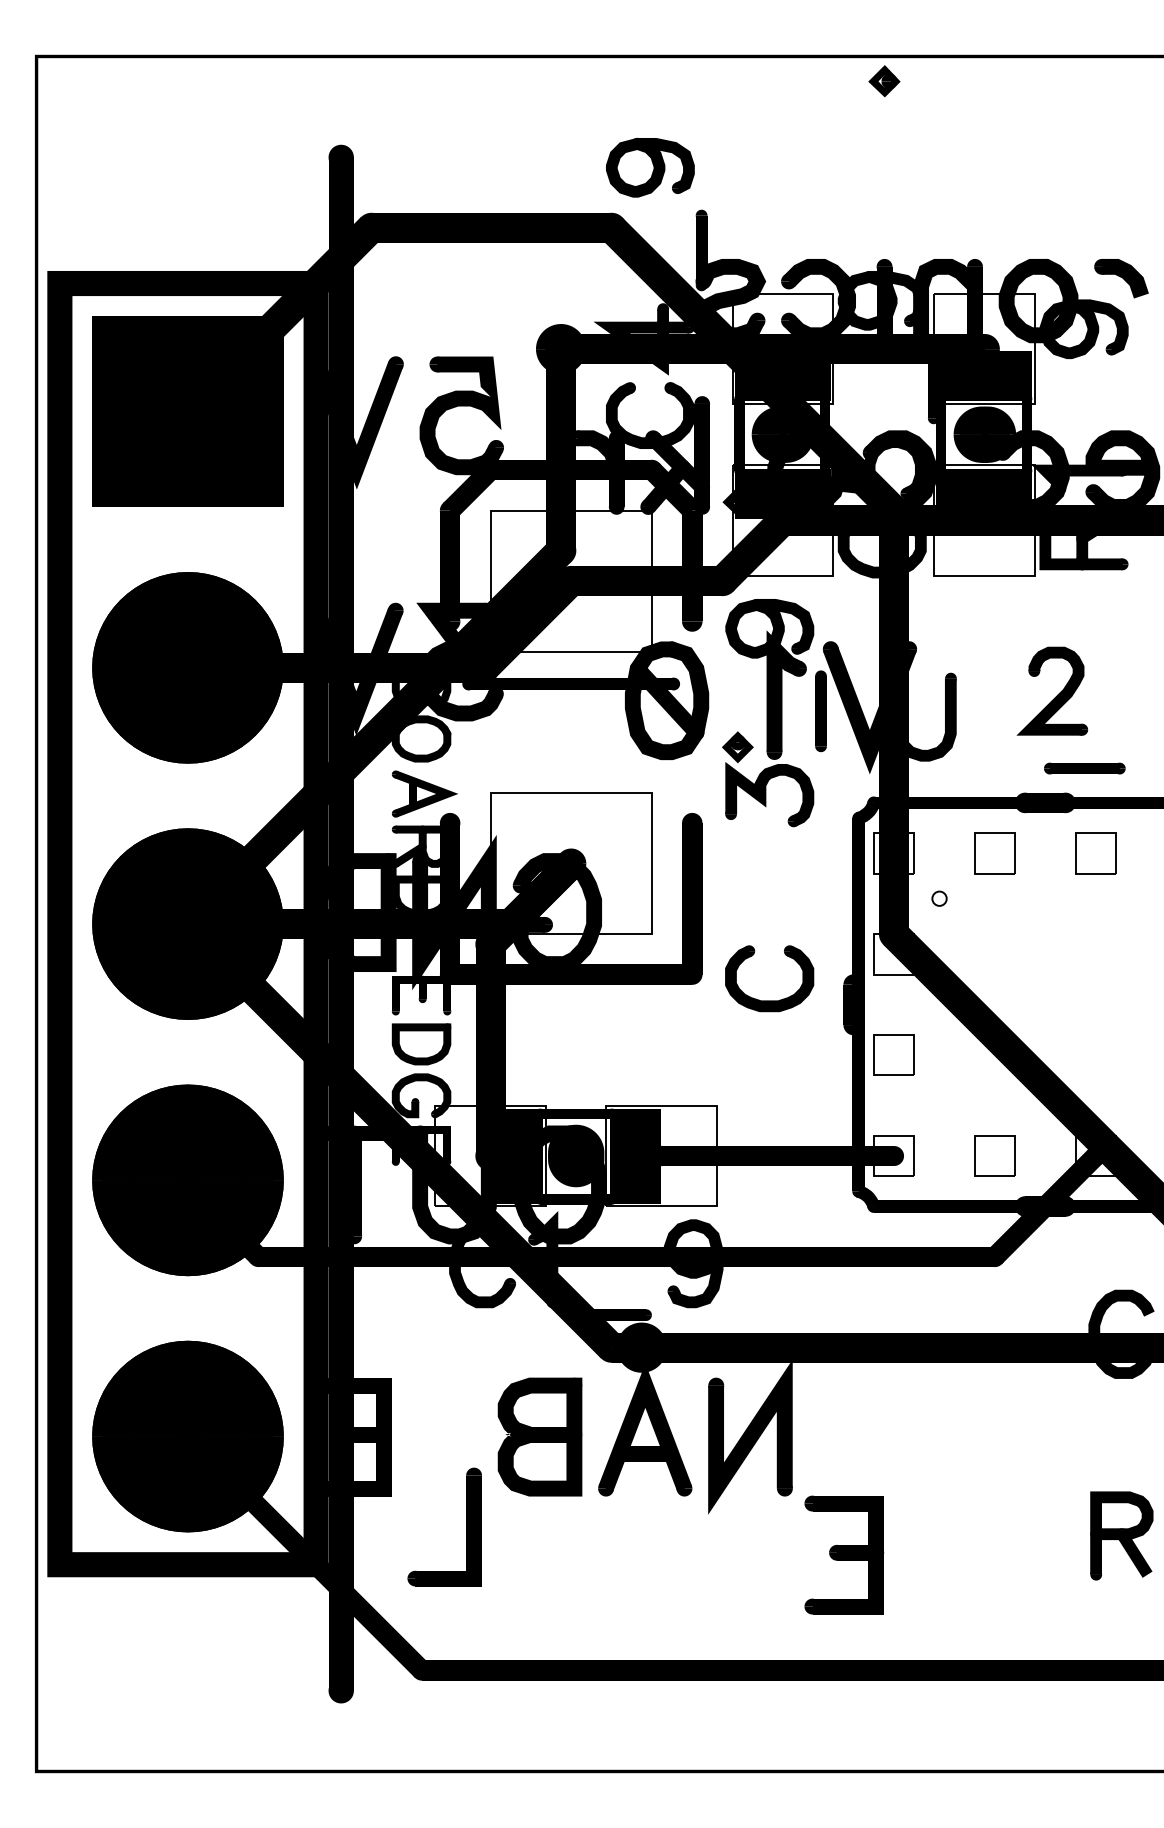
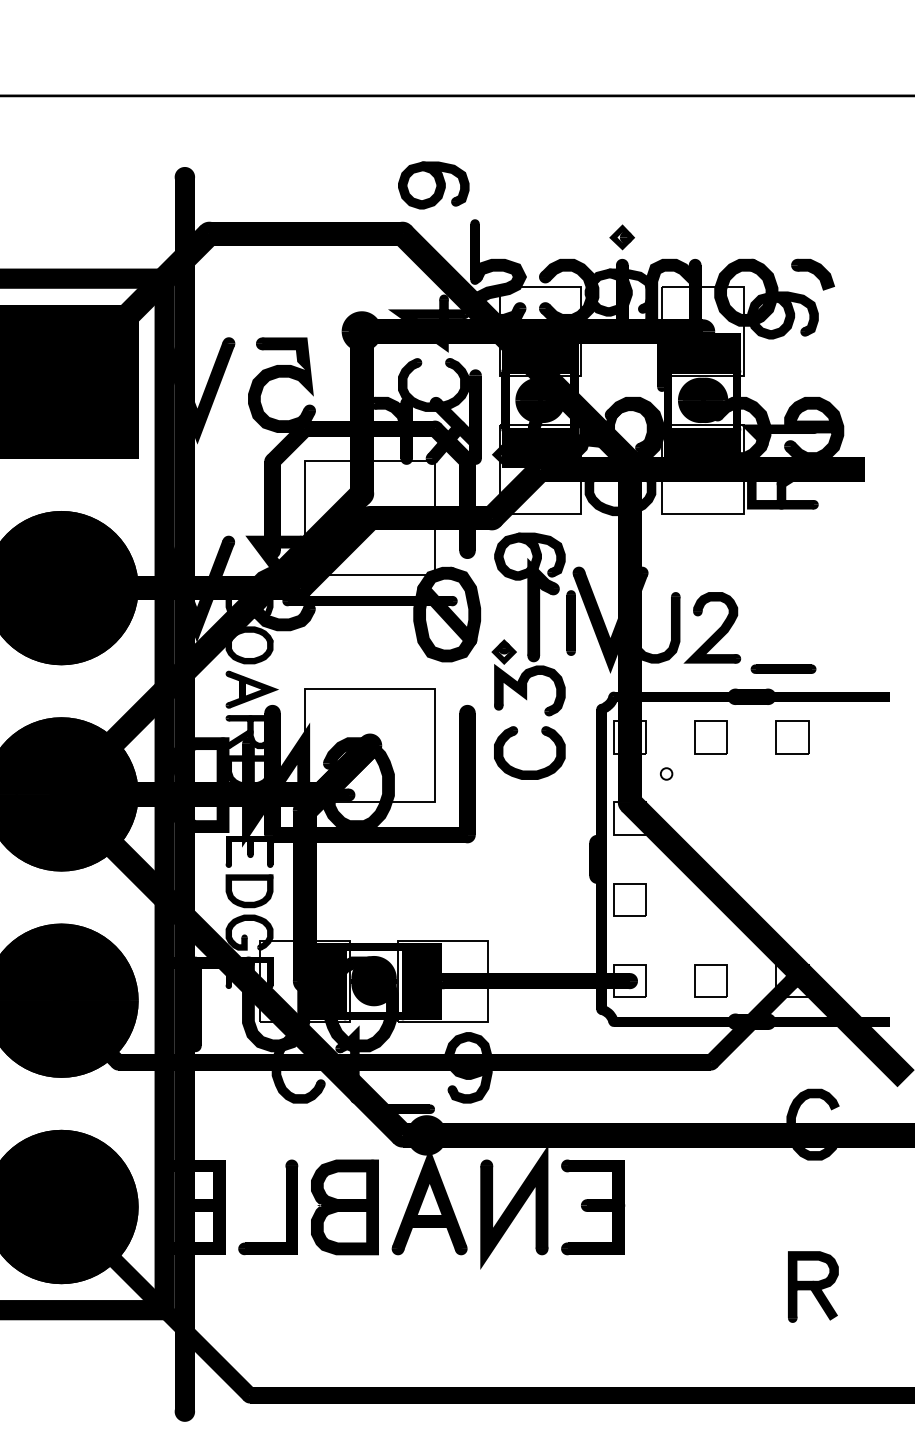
part: (884, 81) -> (622, 237), moved
part: (1057, 694) -> (716, 630), moved
part: (769, 1000) -> (529, 770), moved
part: (466, 1526) -> (285, 1206), moved
part: (844, 1554) -> (593, 1206), moved

